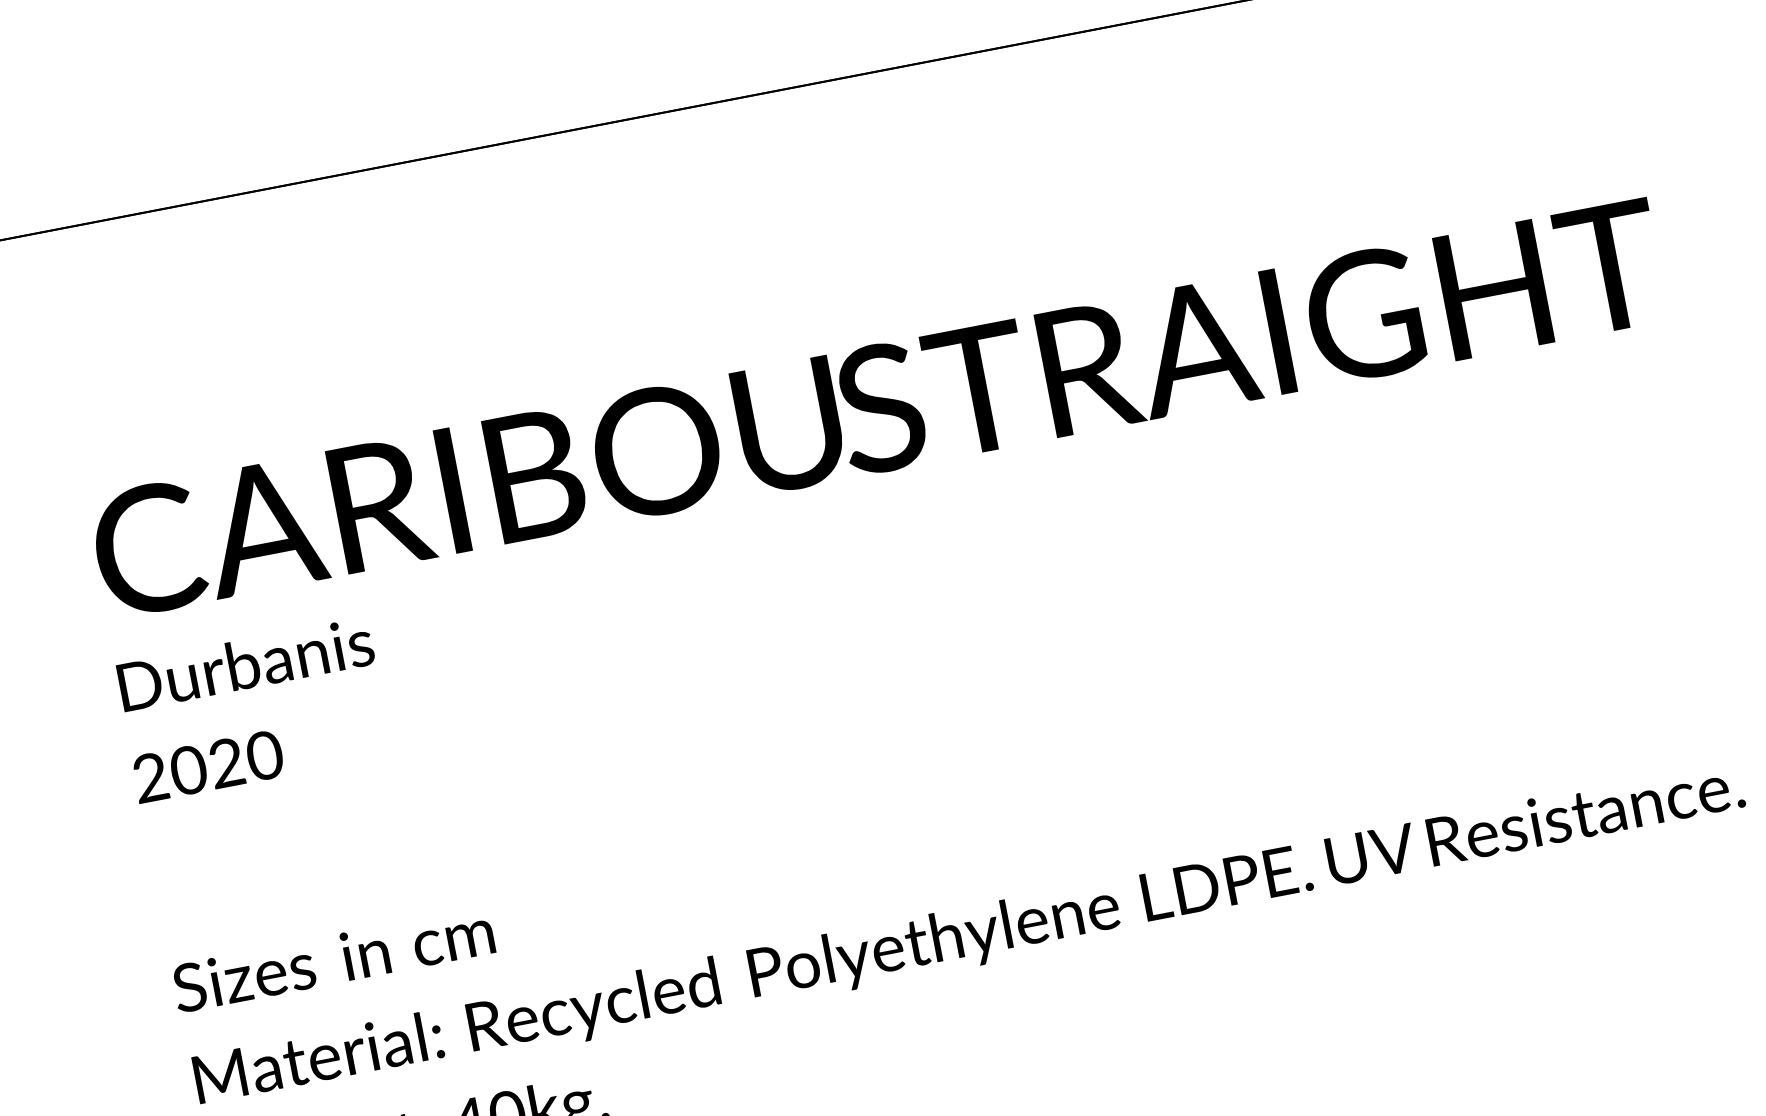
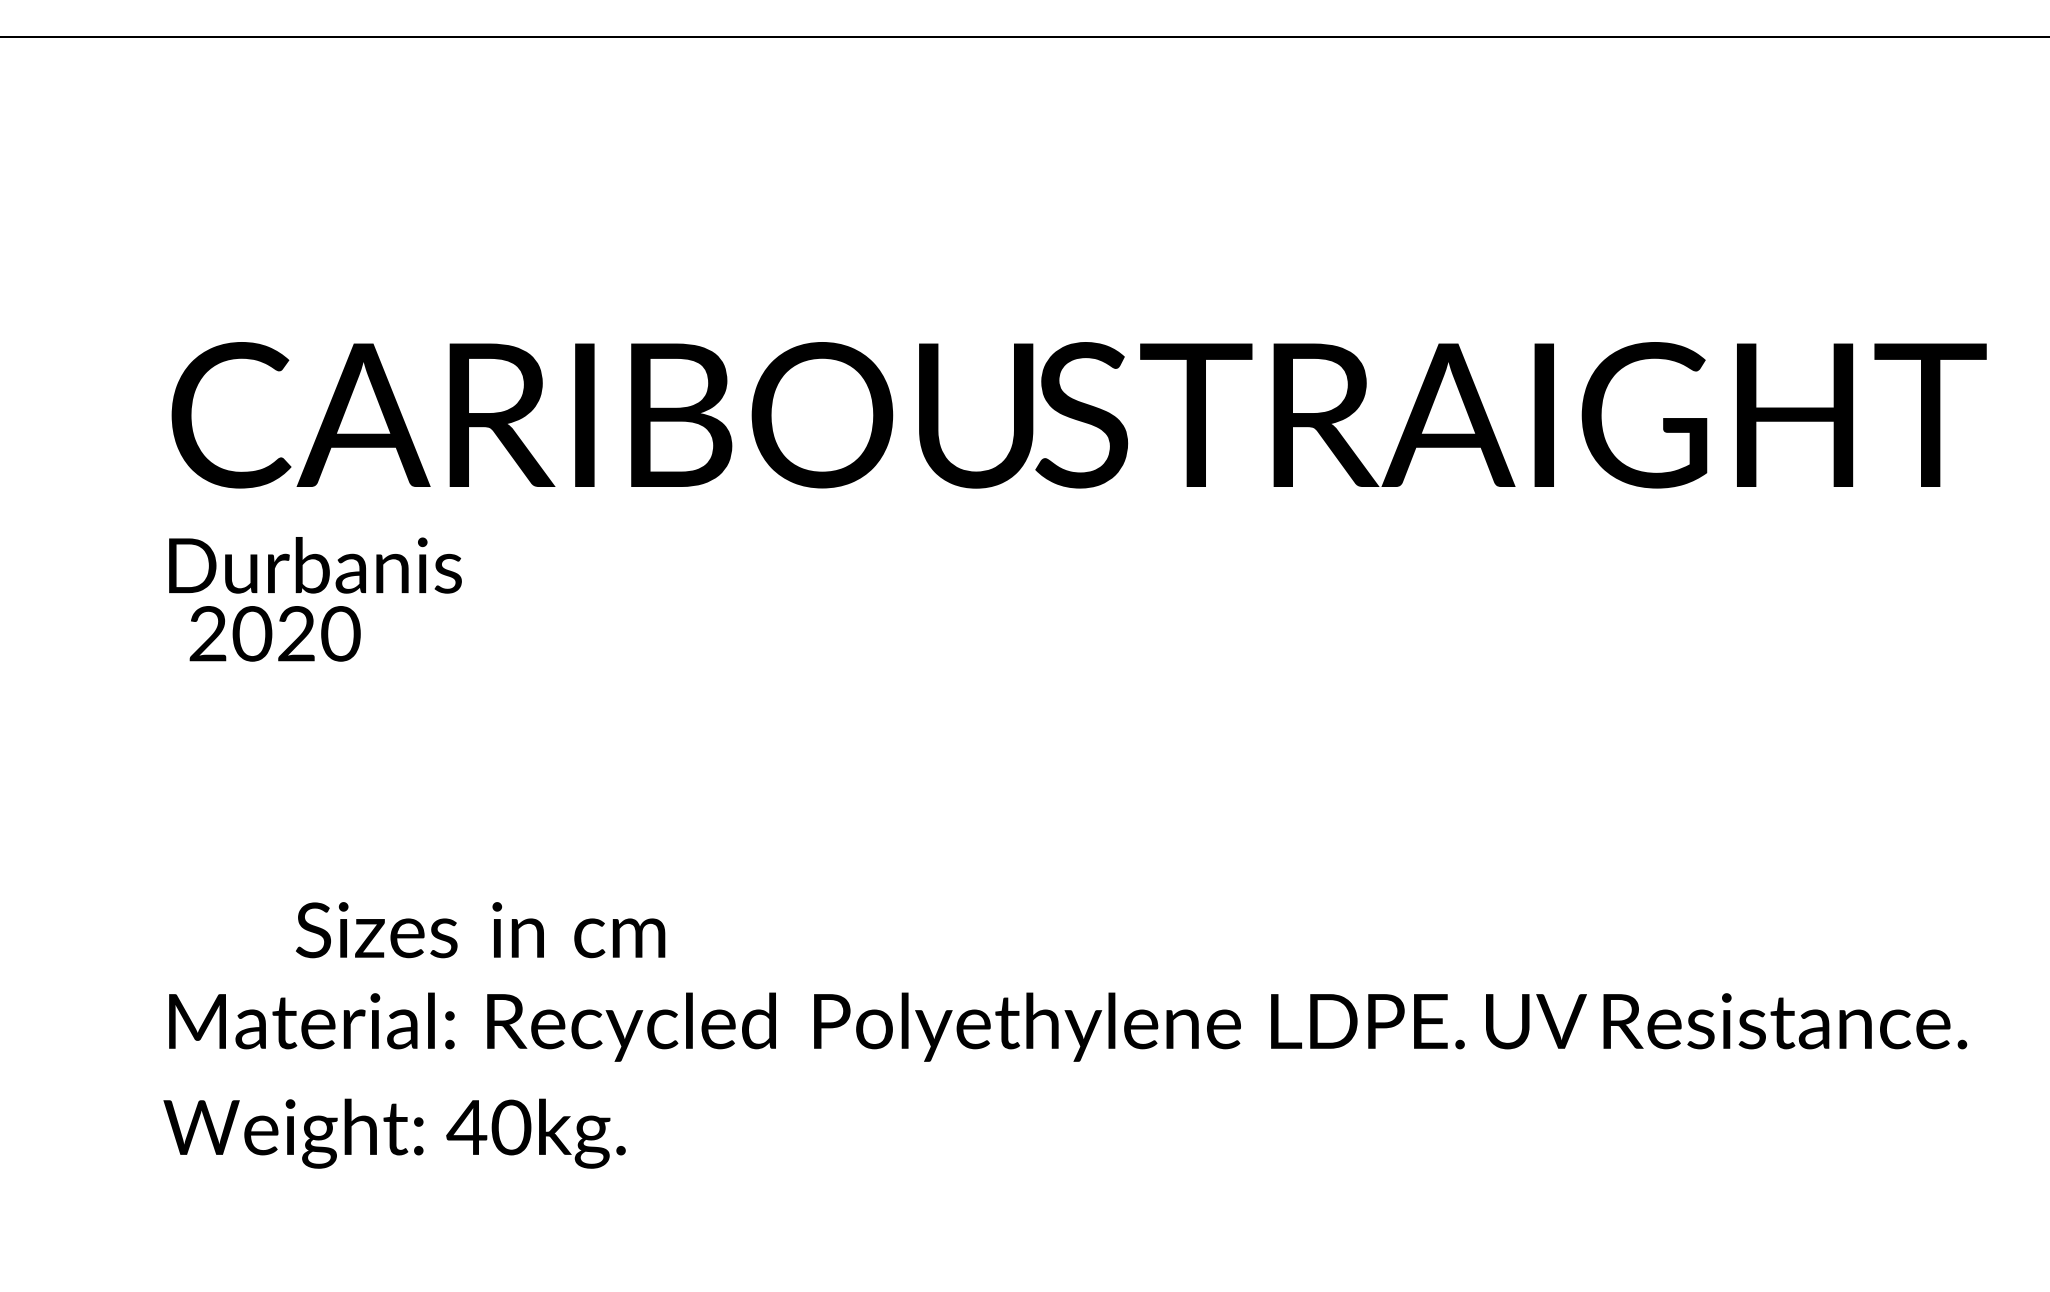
text: (207, 766) -> (274, 633), moved
text: (333, 959) -> (480, 930), moved

